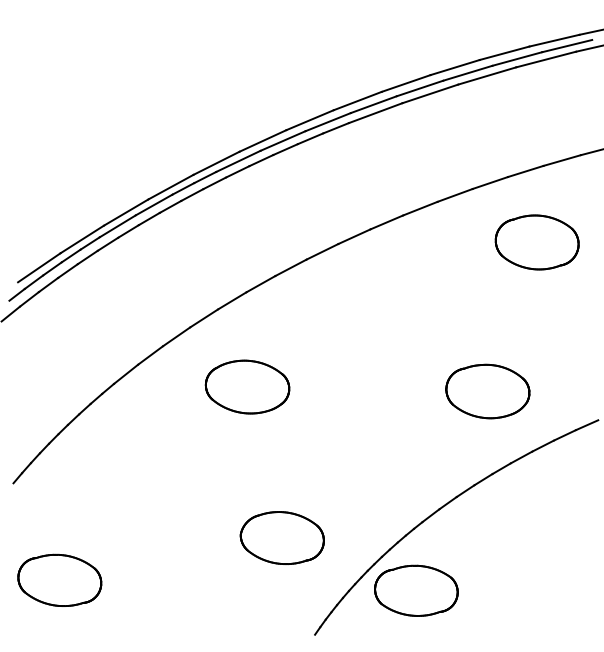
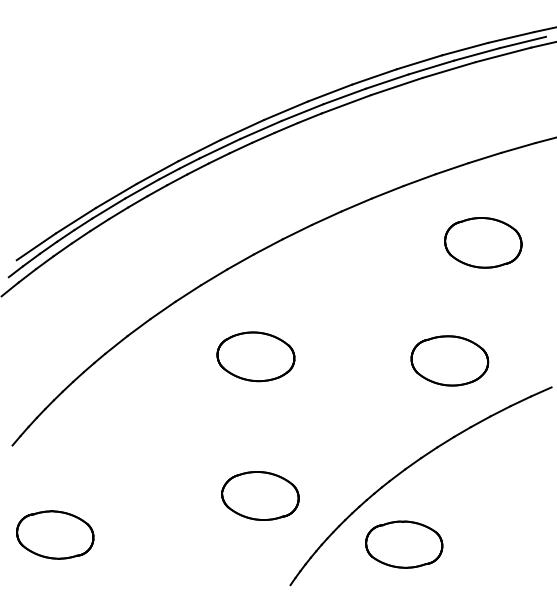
part: (536, 242) -> (482, 242), moved
part: (247, 386) -> (255, 356), moved
part: (416, 590) -> (404, 544), moved

